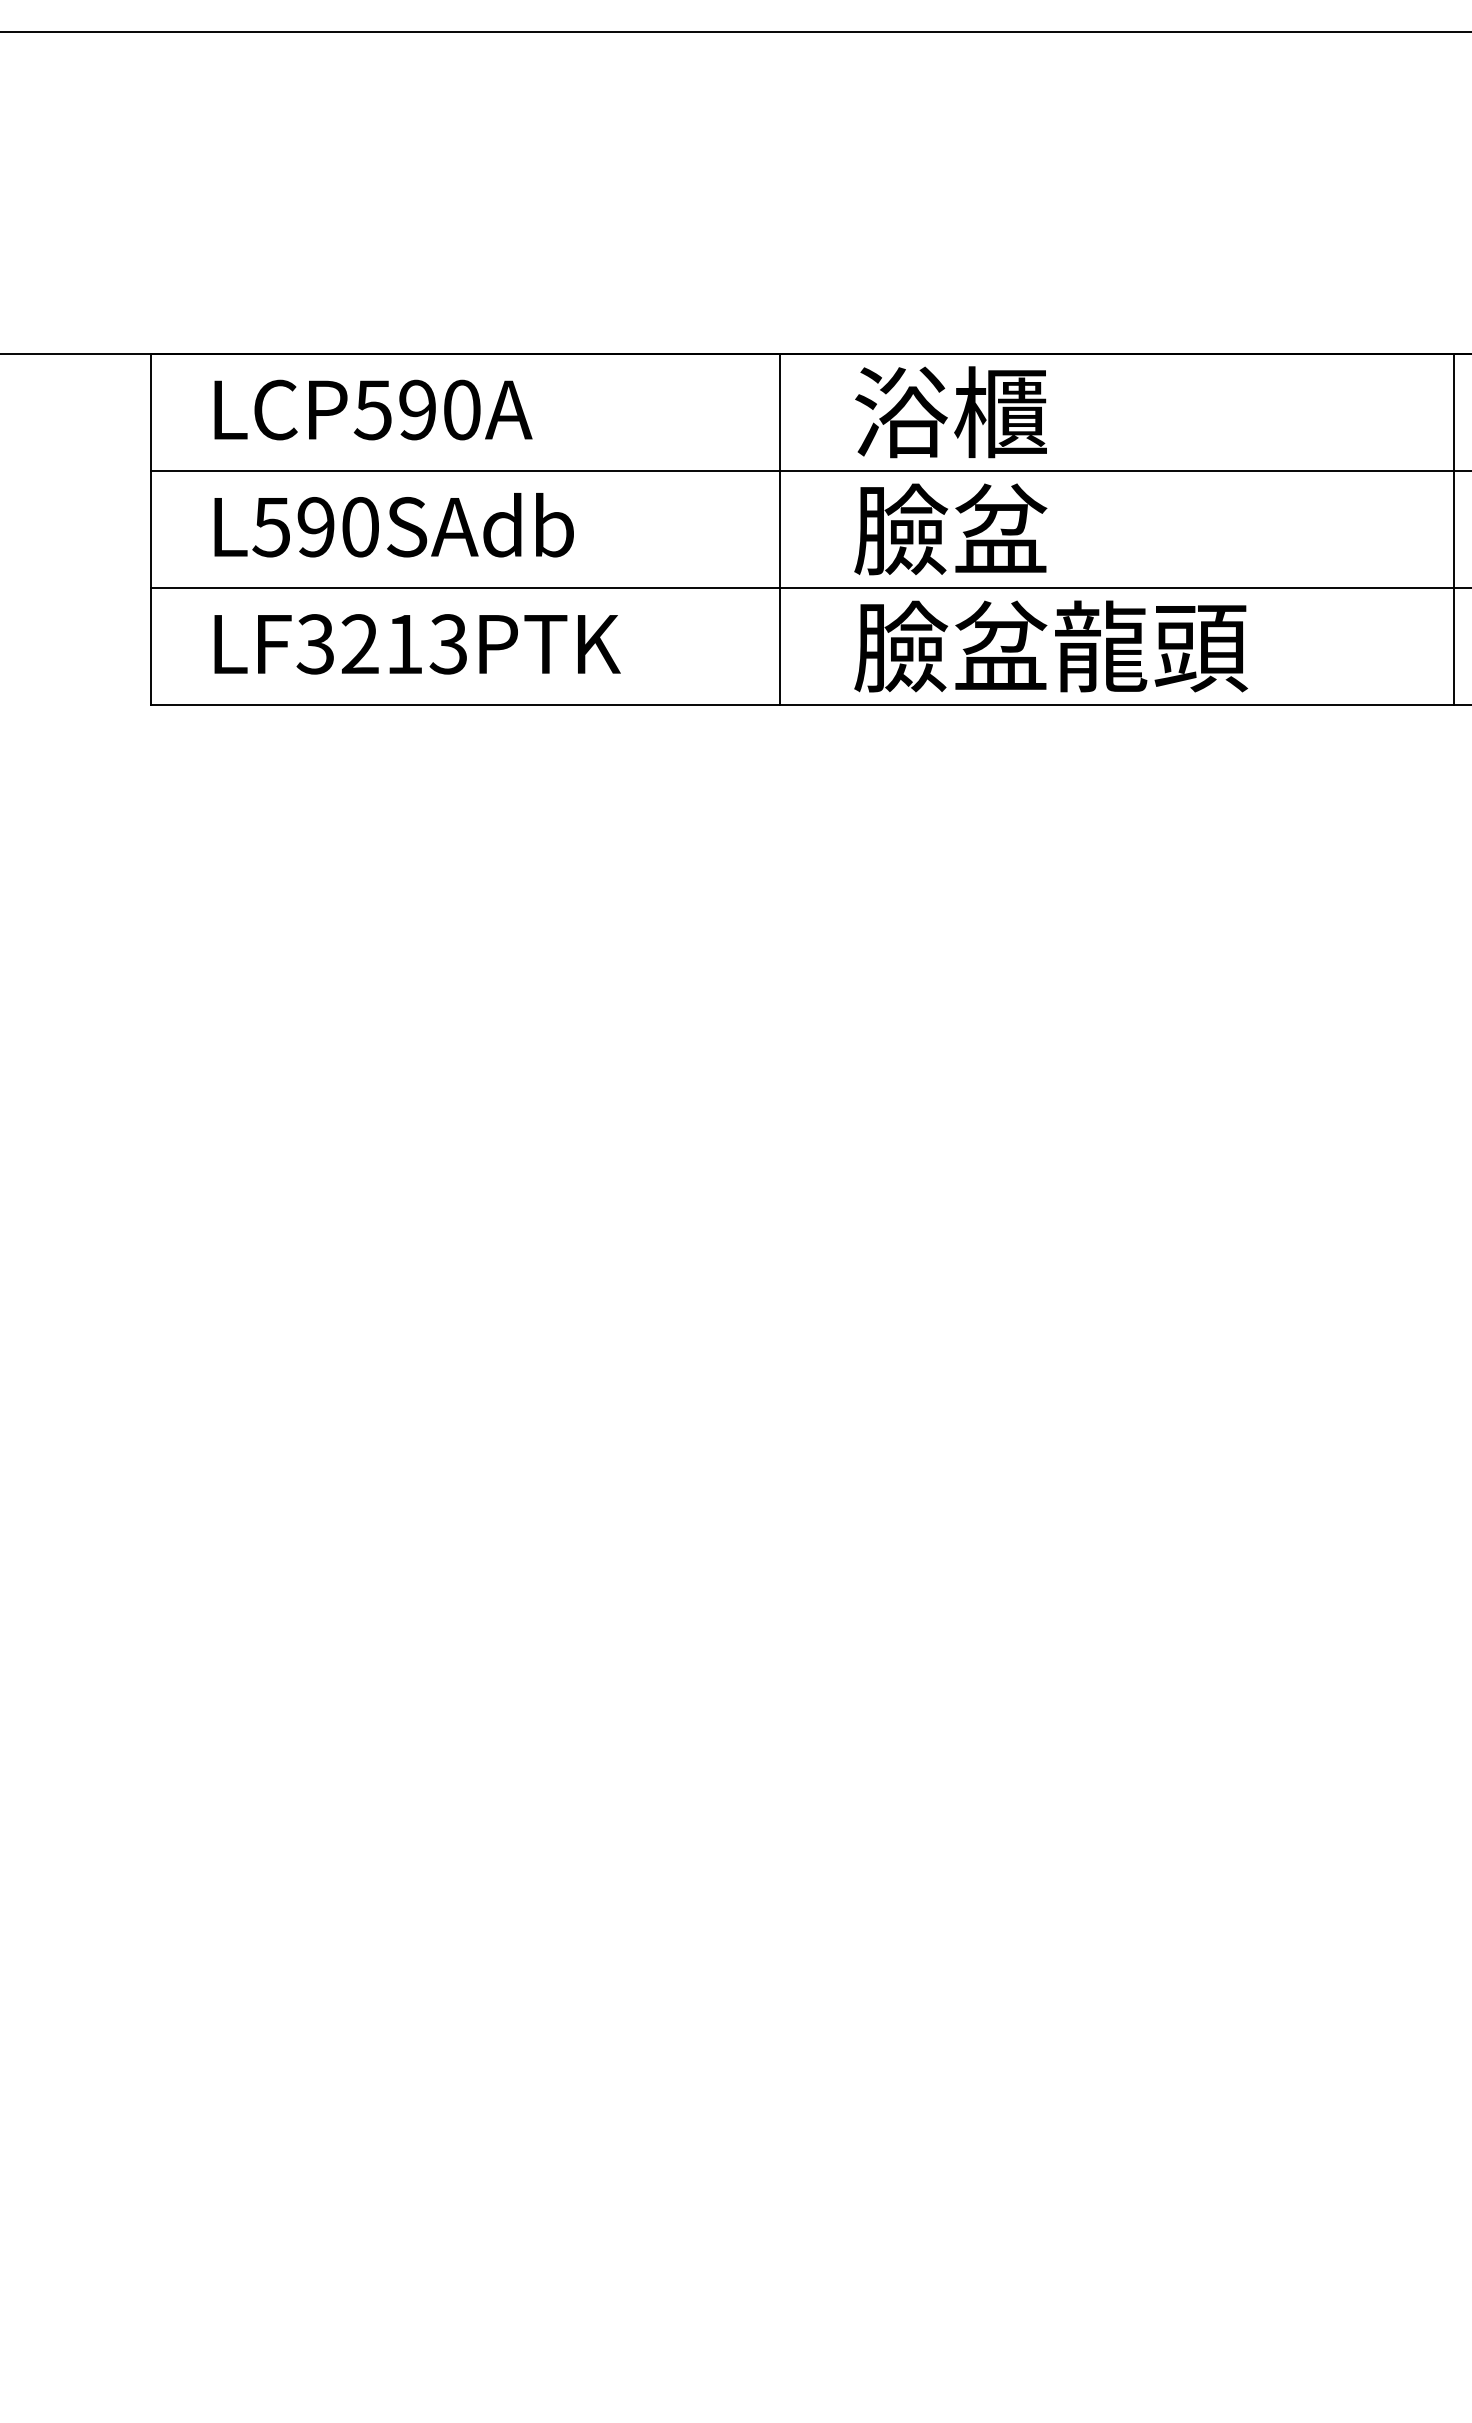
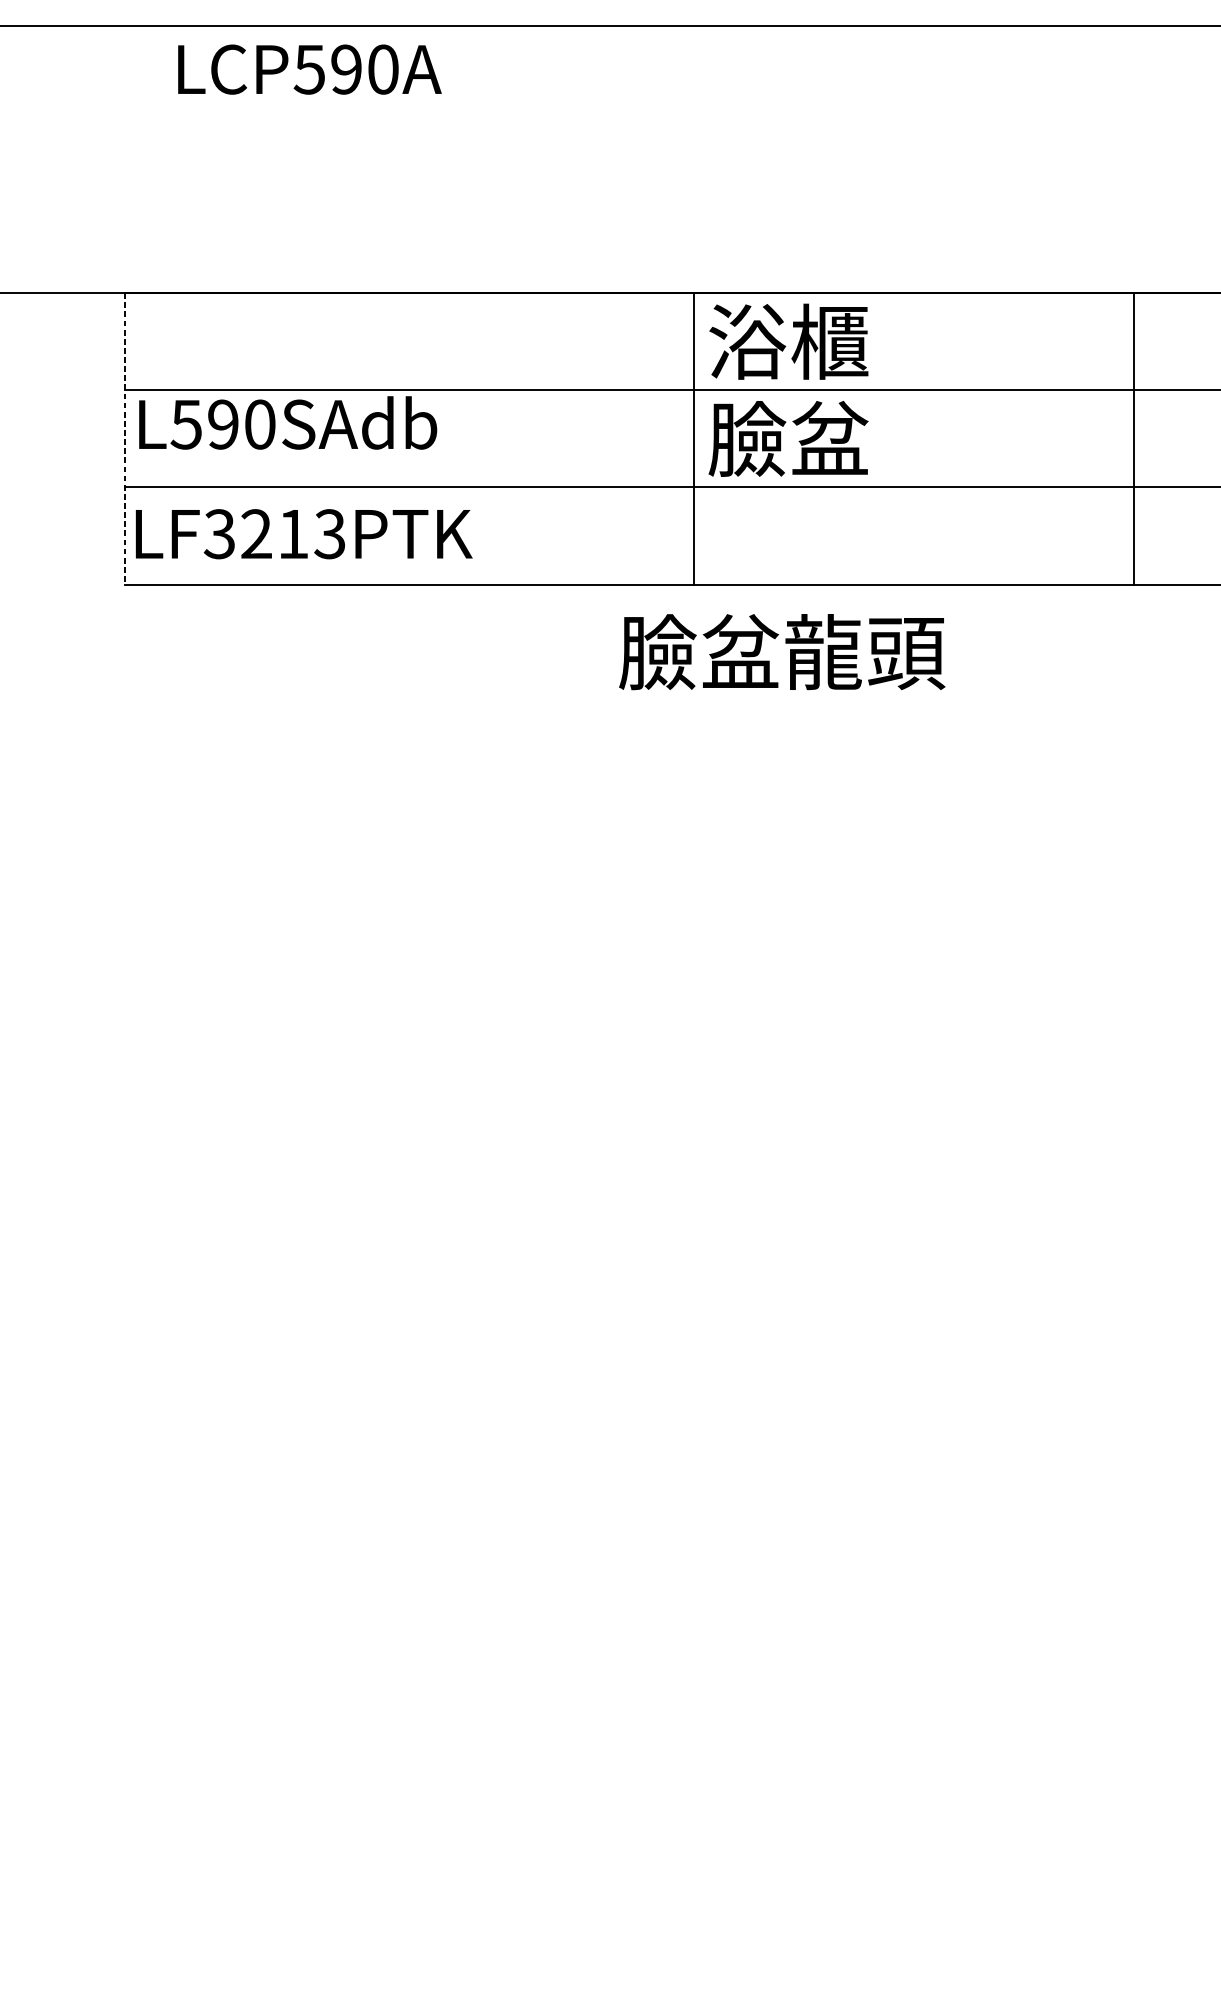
text: (373, 409) -> (309, 69), moved
text: (393, 525) -> (287, 423), moved
line: (150, 529) -> (125, 438), solid -> dashed
line: (780, 529) -> (693, 438), moved
line: (1453, 529) -> (1134, 438), moved
text: (417, 644) -> (304, 534), moved
text: (1050, 646) -> (781, 652), moved

